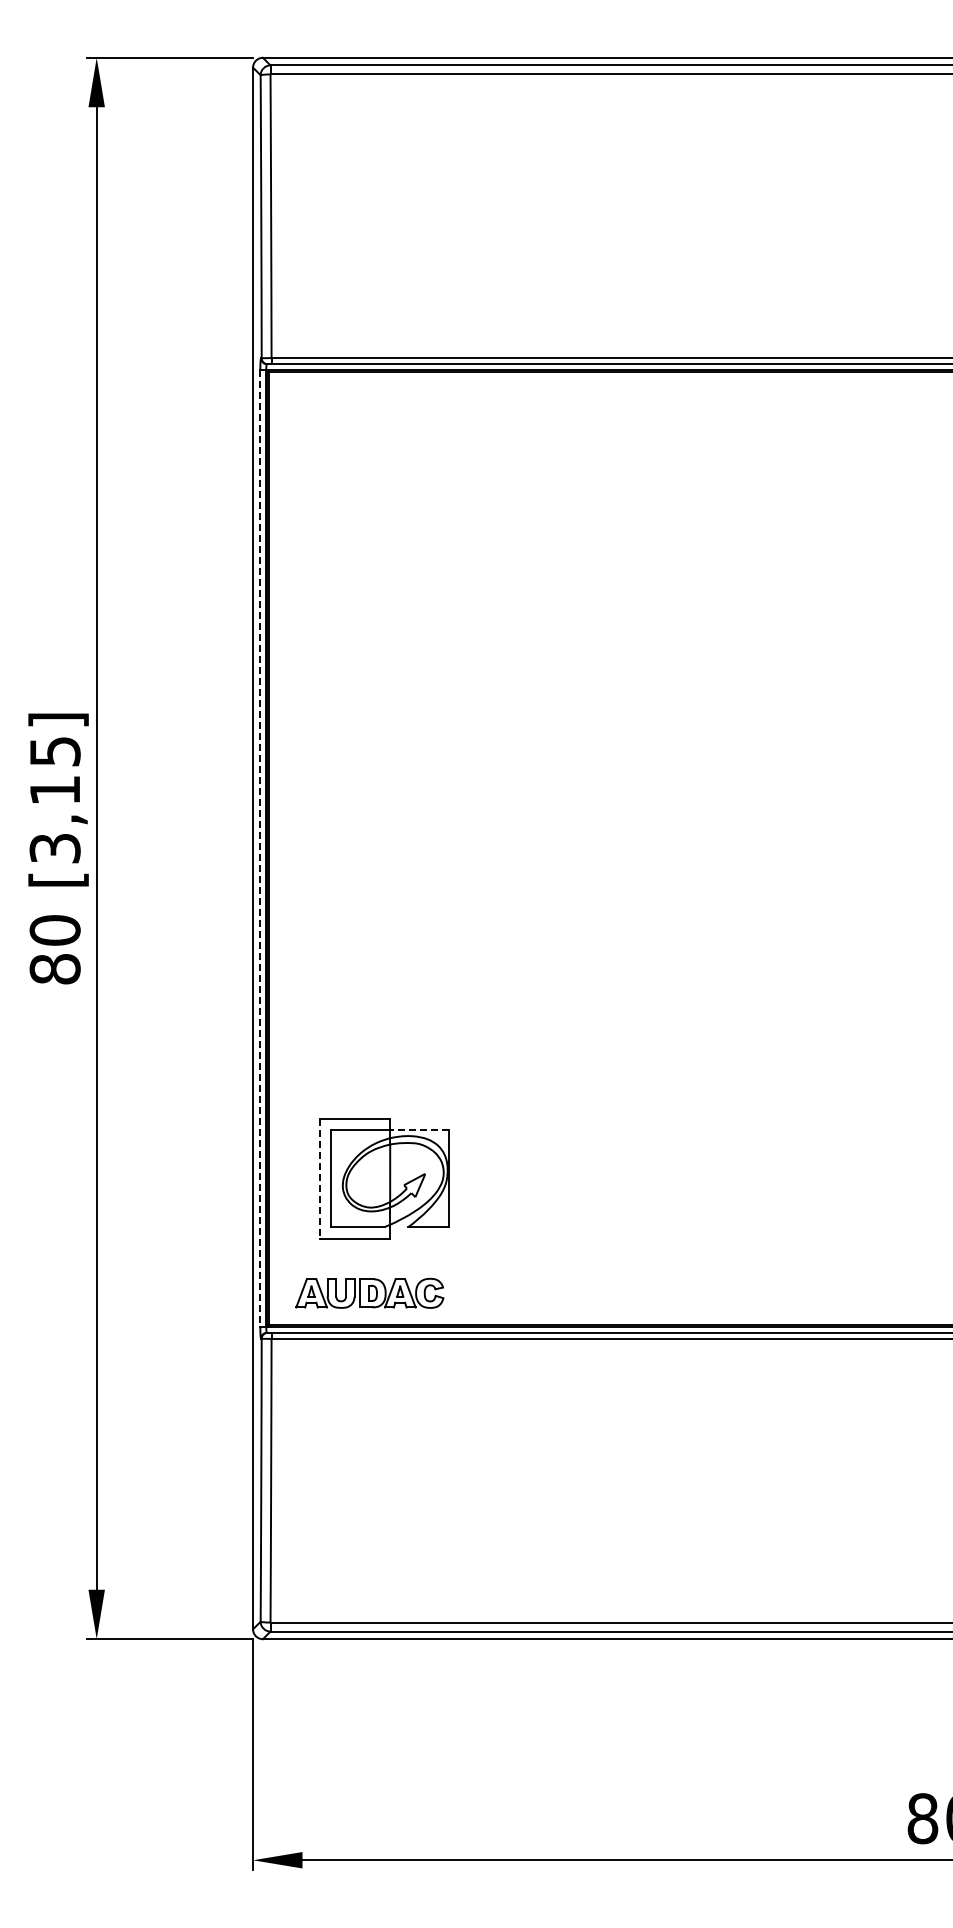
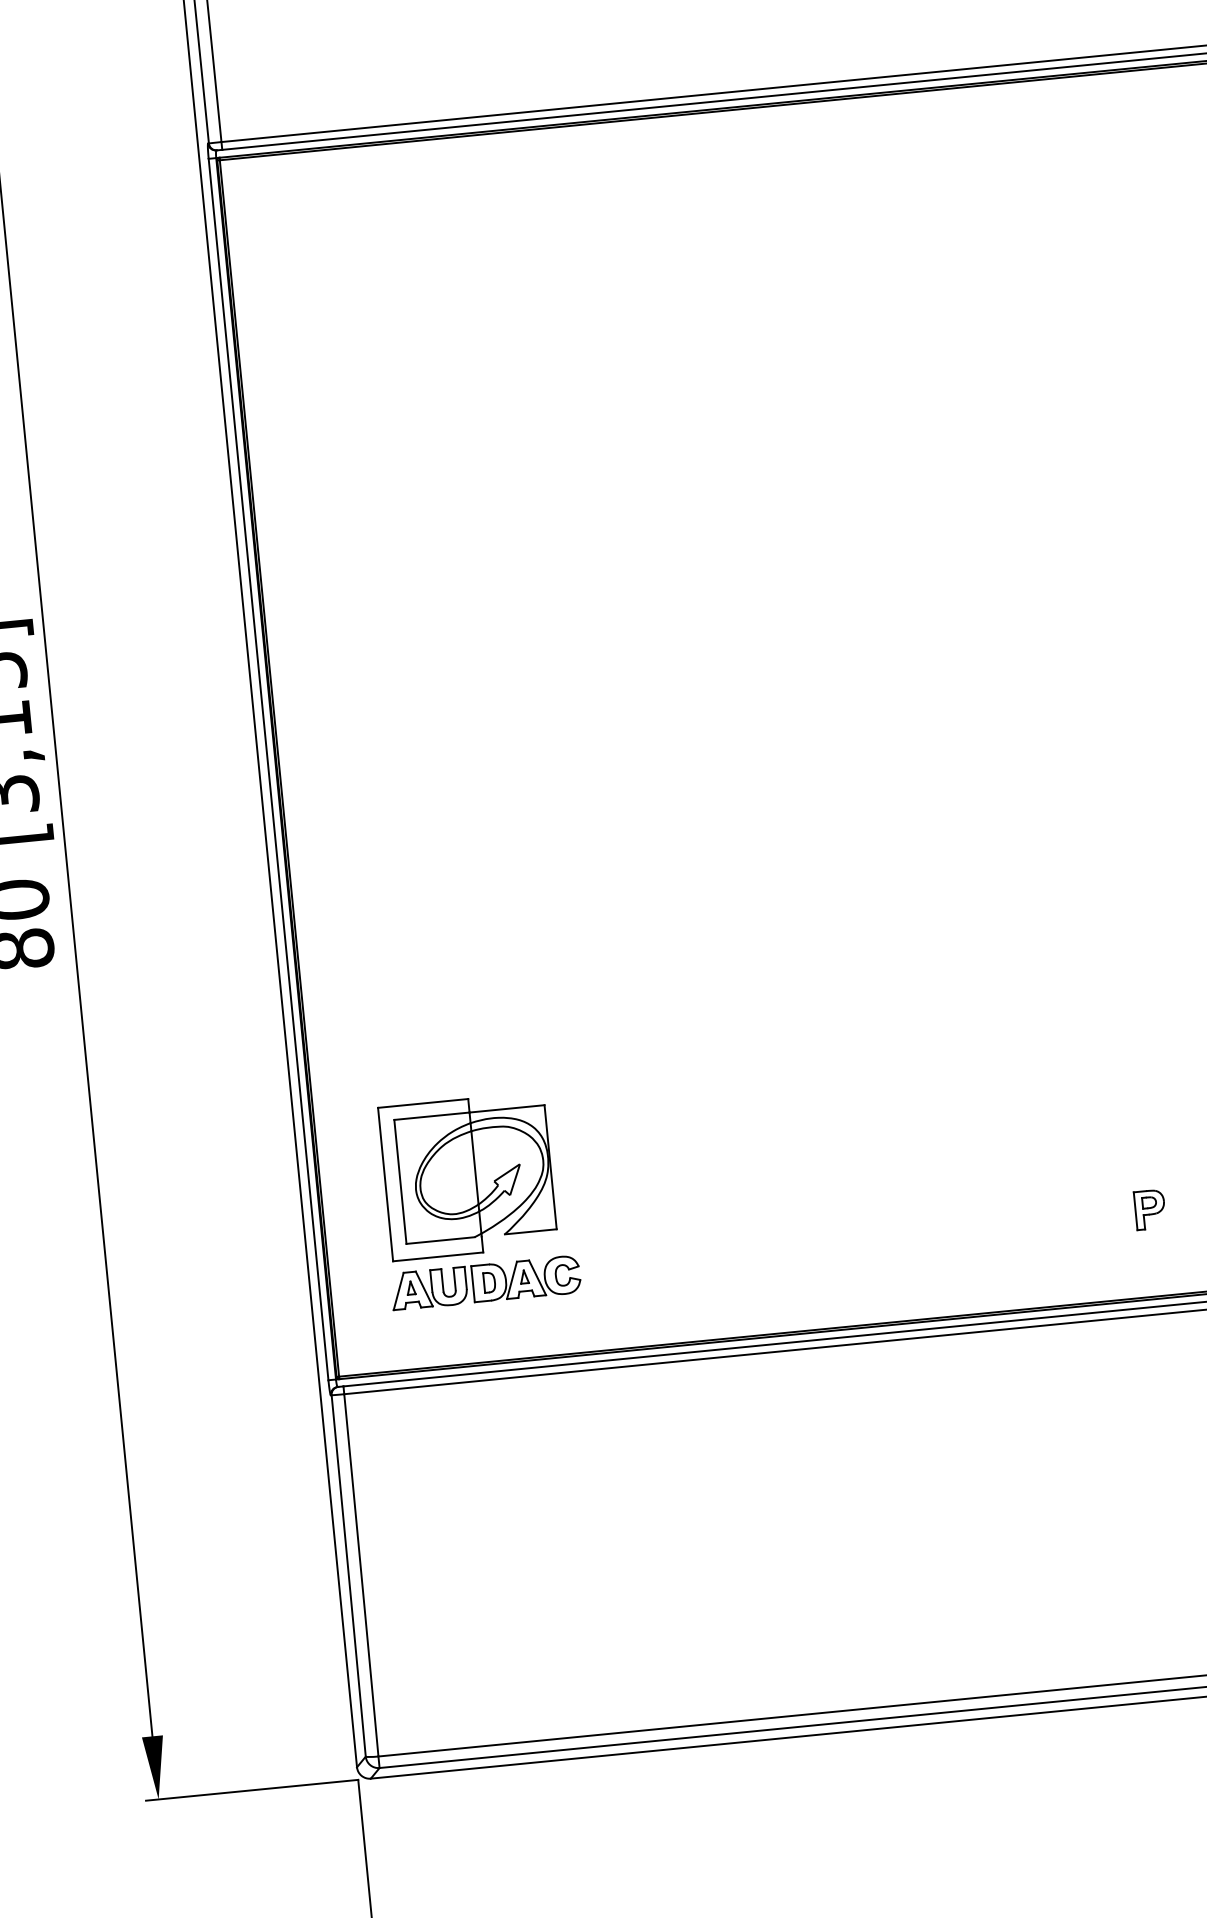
line: (260, 849) -> (268, 770), dashed -> solid
line: (419, 1129) -> (506, 1108), dashed -> solid
line: (319, 1179) -> (385, 1184), dashed -> solid
part: (910, 1256) -> (1149, 1209), added
part: (369, 1292) -> (485, 1281), moved

